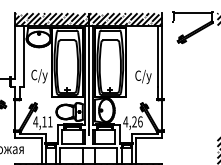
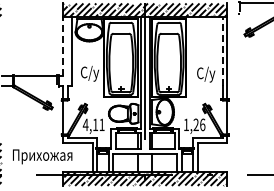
line: (15, 51) -> (63, 46), solid -> dashed
line: (158, 55) -> (222, 50), solid -> dashed
text: (125, 121) -> (186, 124), 4,26 -> 1,26

